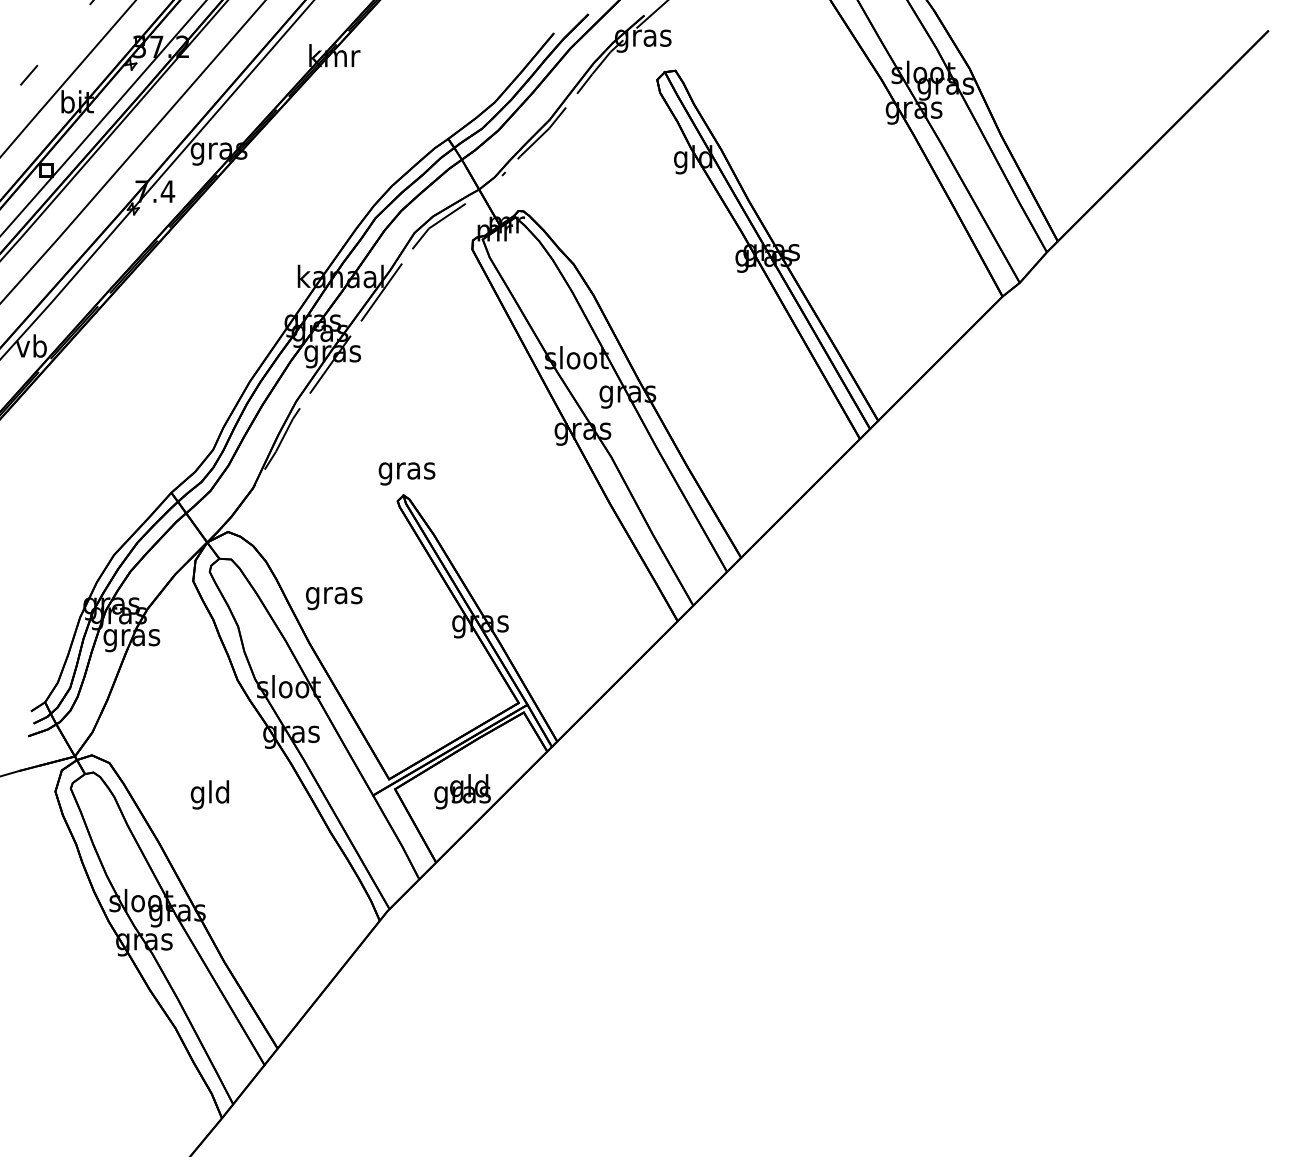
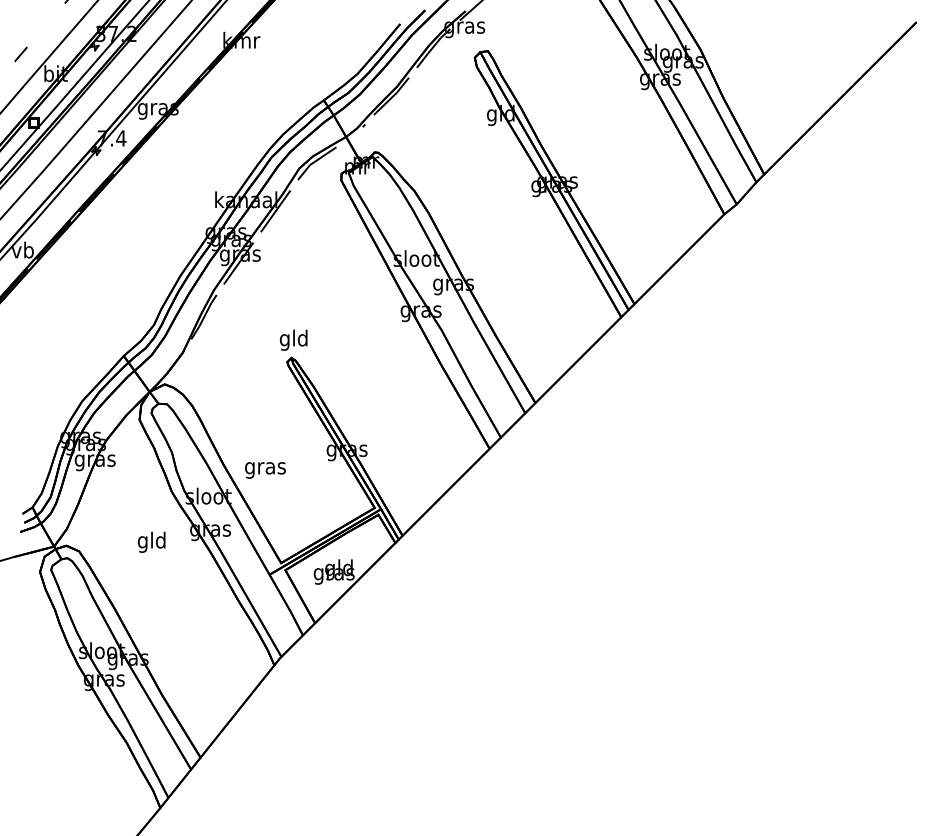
text: (406, 469) -> (293, 339), gras -> gld
text: (334, 598) -> (265, 470), moved
text: (209, 793) -> (151, 541), moved

